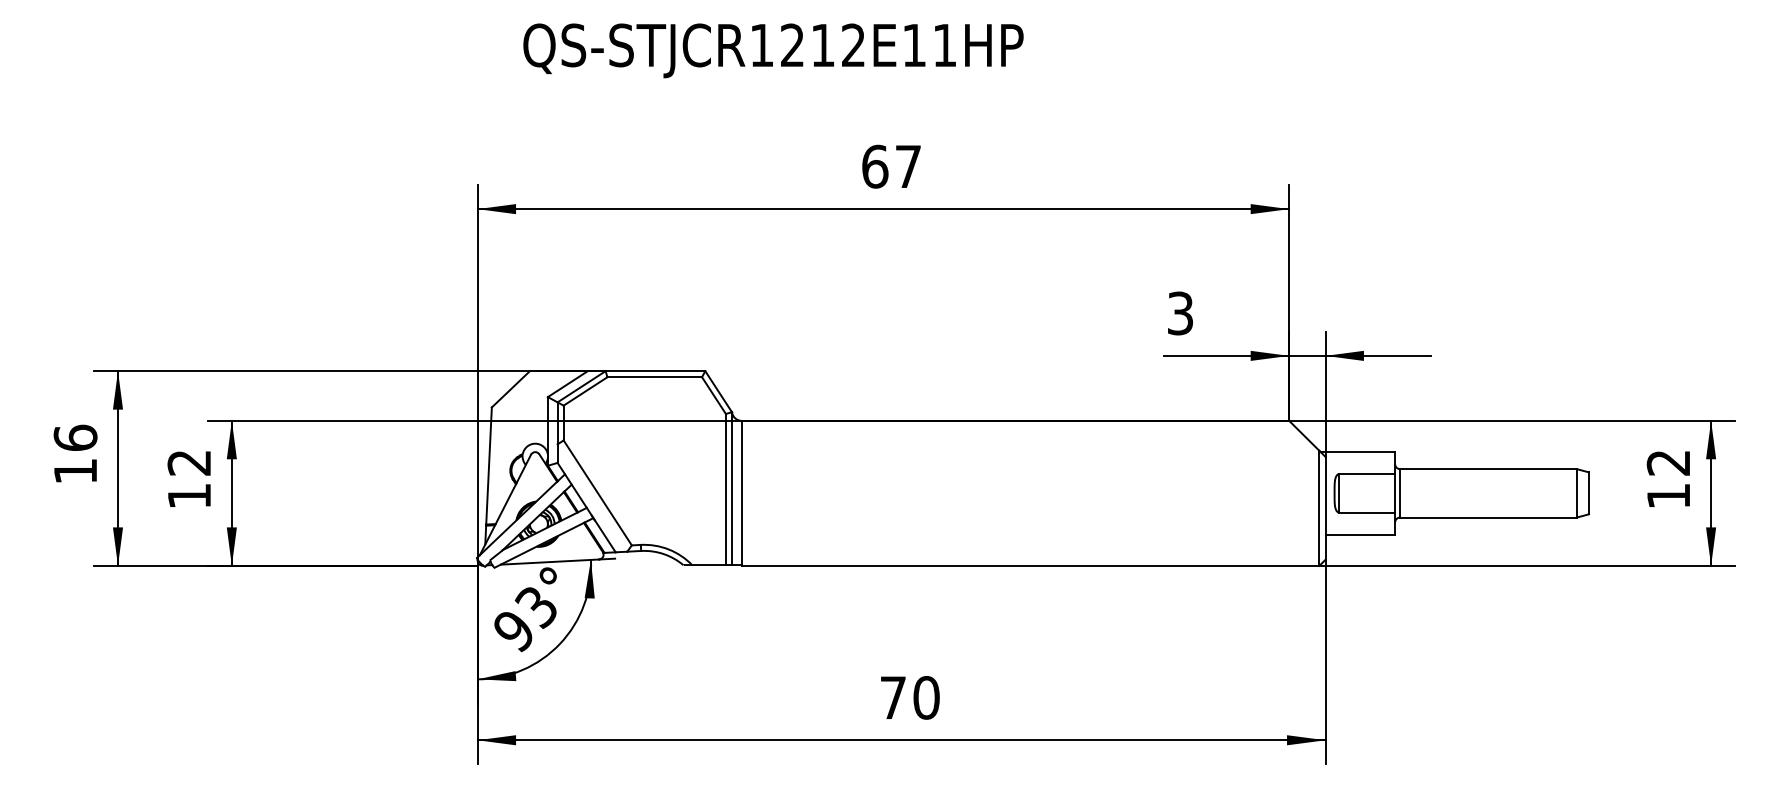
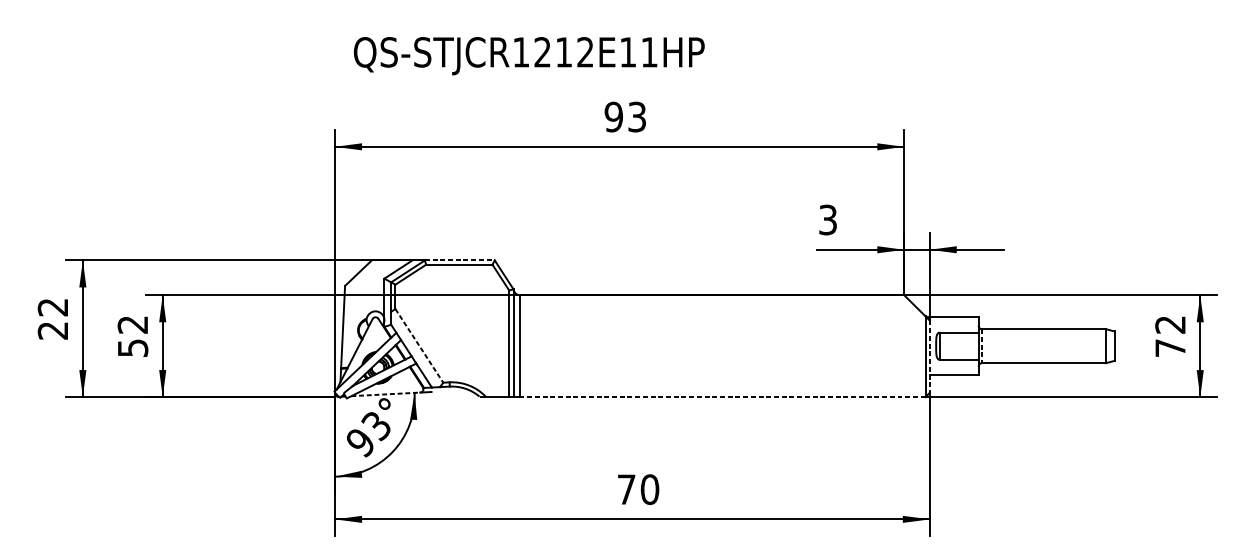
text: (773, 50) -> (529, 55), moved
text: (891, 166) -> (625, 116), 67 -> 93
line: (655, 371) -> (459, 260), solid -> dashed
text: (75, 454) -> (53, 318), 16 -> 22
line: (597, 492) -> (419, 345), solid -> dashed
line: (1399, 493) -> (981, 346), solid -> dashed
text: (189, 496) -> (133, 348), 12 -> 52
text: (1668, 496) -> (1170, 348), 12 -> 72
line: (1325, 508) -> (929, 356), solid -> dashed
line: (550, 562) -> (386, 394), solid -> dashed
line: (1030, 565) -> (722, 396), solid -> dashed

